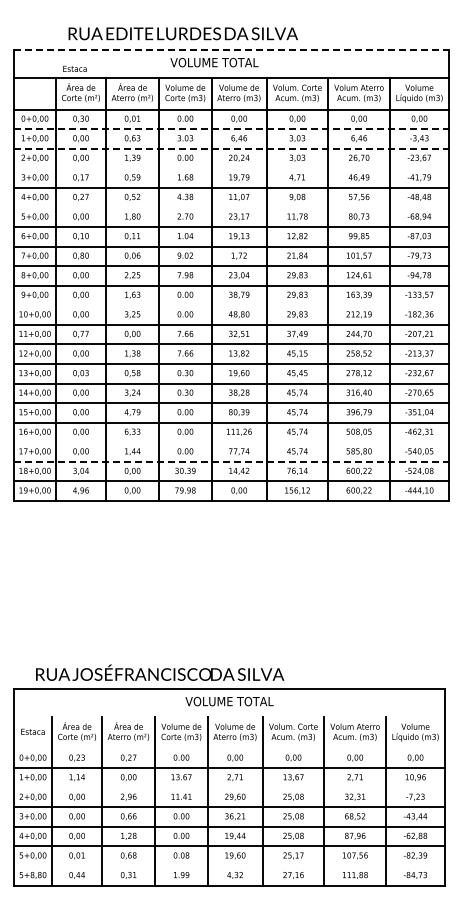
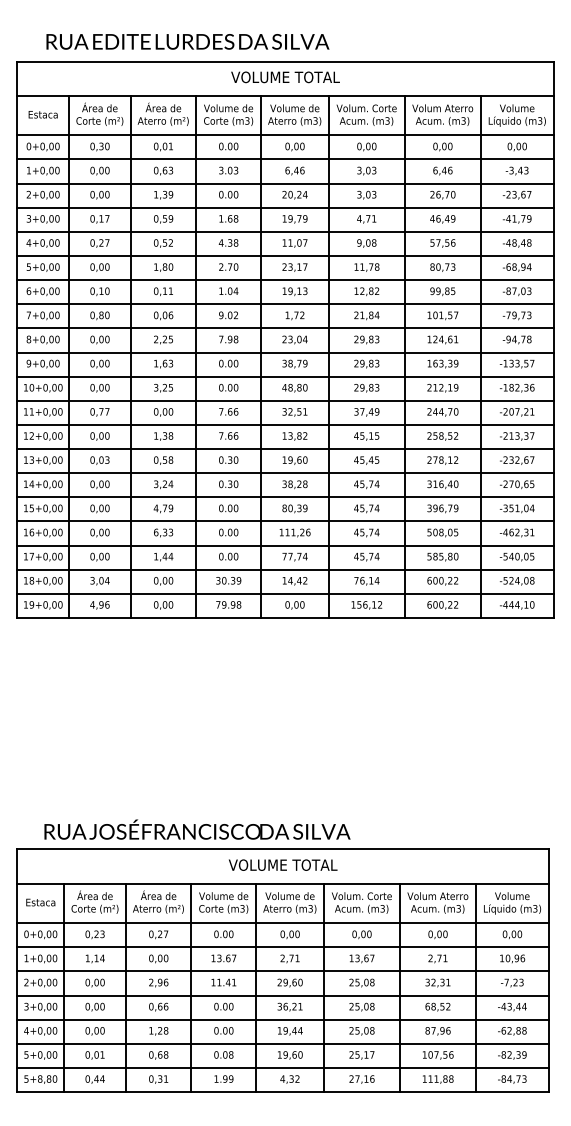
text: (182, 33) -> (186, 41), moved
line: (231, 49) -> (285, 61), dashed -> solid
text: (214, 62) -> (285, 77), moved
text: (74, 68) -> (42, 114), moved
line: (231, 129) -> (285, 159), dashed -> solid
line: (231, 148) -> (285, 183), dashed -> solid
line: (231, 168) -> (285, 207), added
line: (231, 207) -> (285, 255), added
line: (231, 305) -> (285, 376), added
line: (231, 442) -> (285, 545), added
line: (231, 461) -> (285, 569), dashed -> solid
line: (229, 716) -> (283, 883), added
line: (229, 748) -> (283, 923), added
line: (229, 787) -> (283, 971), added
line: (229, 866) -> (283, 1068), added

